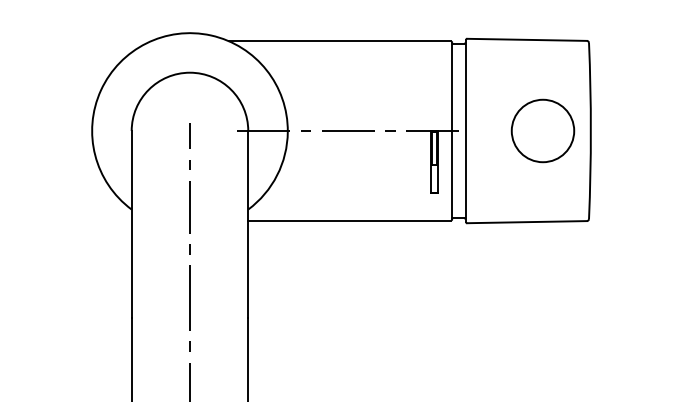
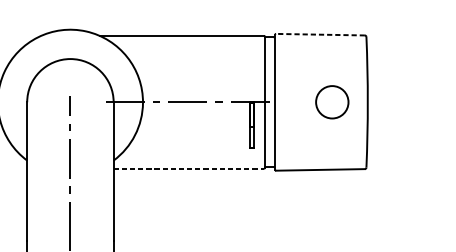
line: (527, 39) -> (320, 34), solid -> dashed
circle: (542, 130) -> (331, 101), size x0.7
line: (350, 220) -> (189, 168), solid -> dashed

